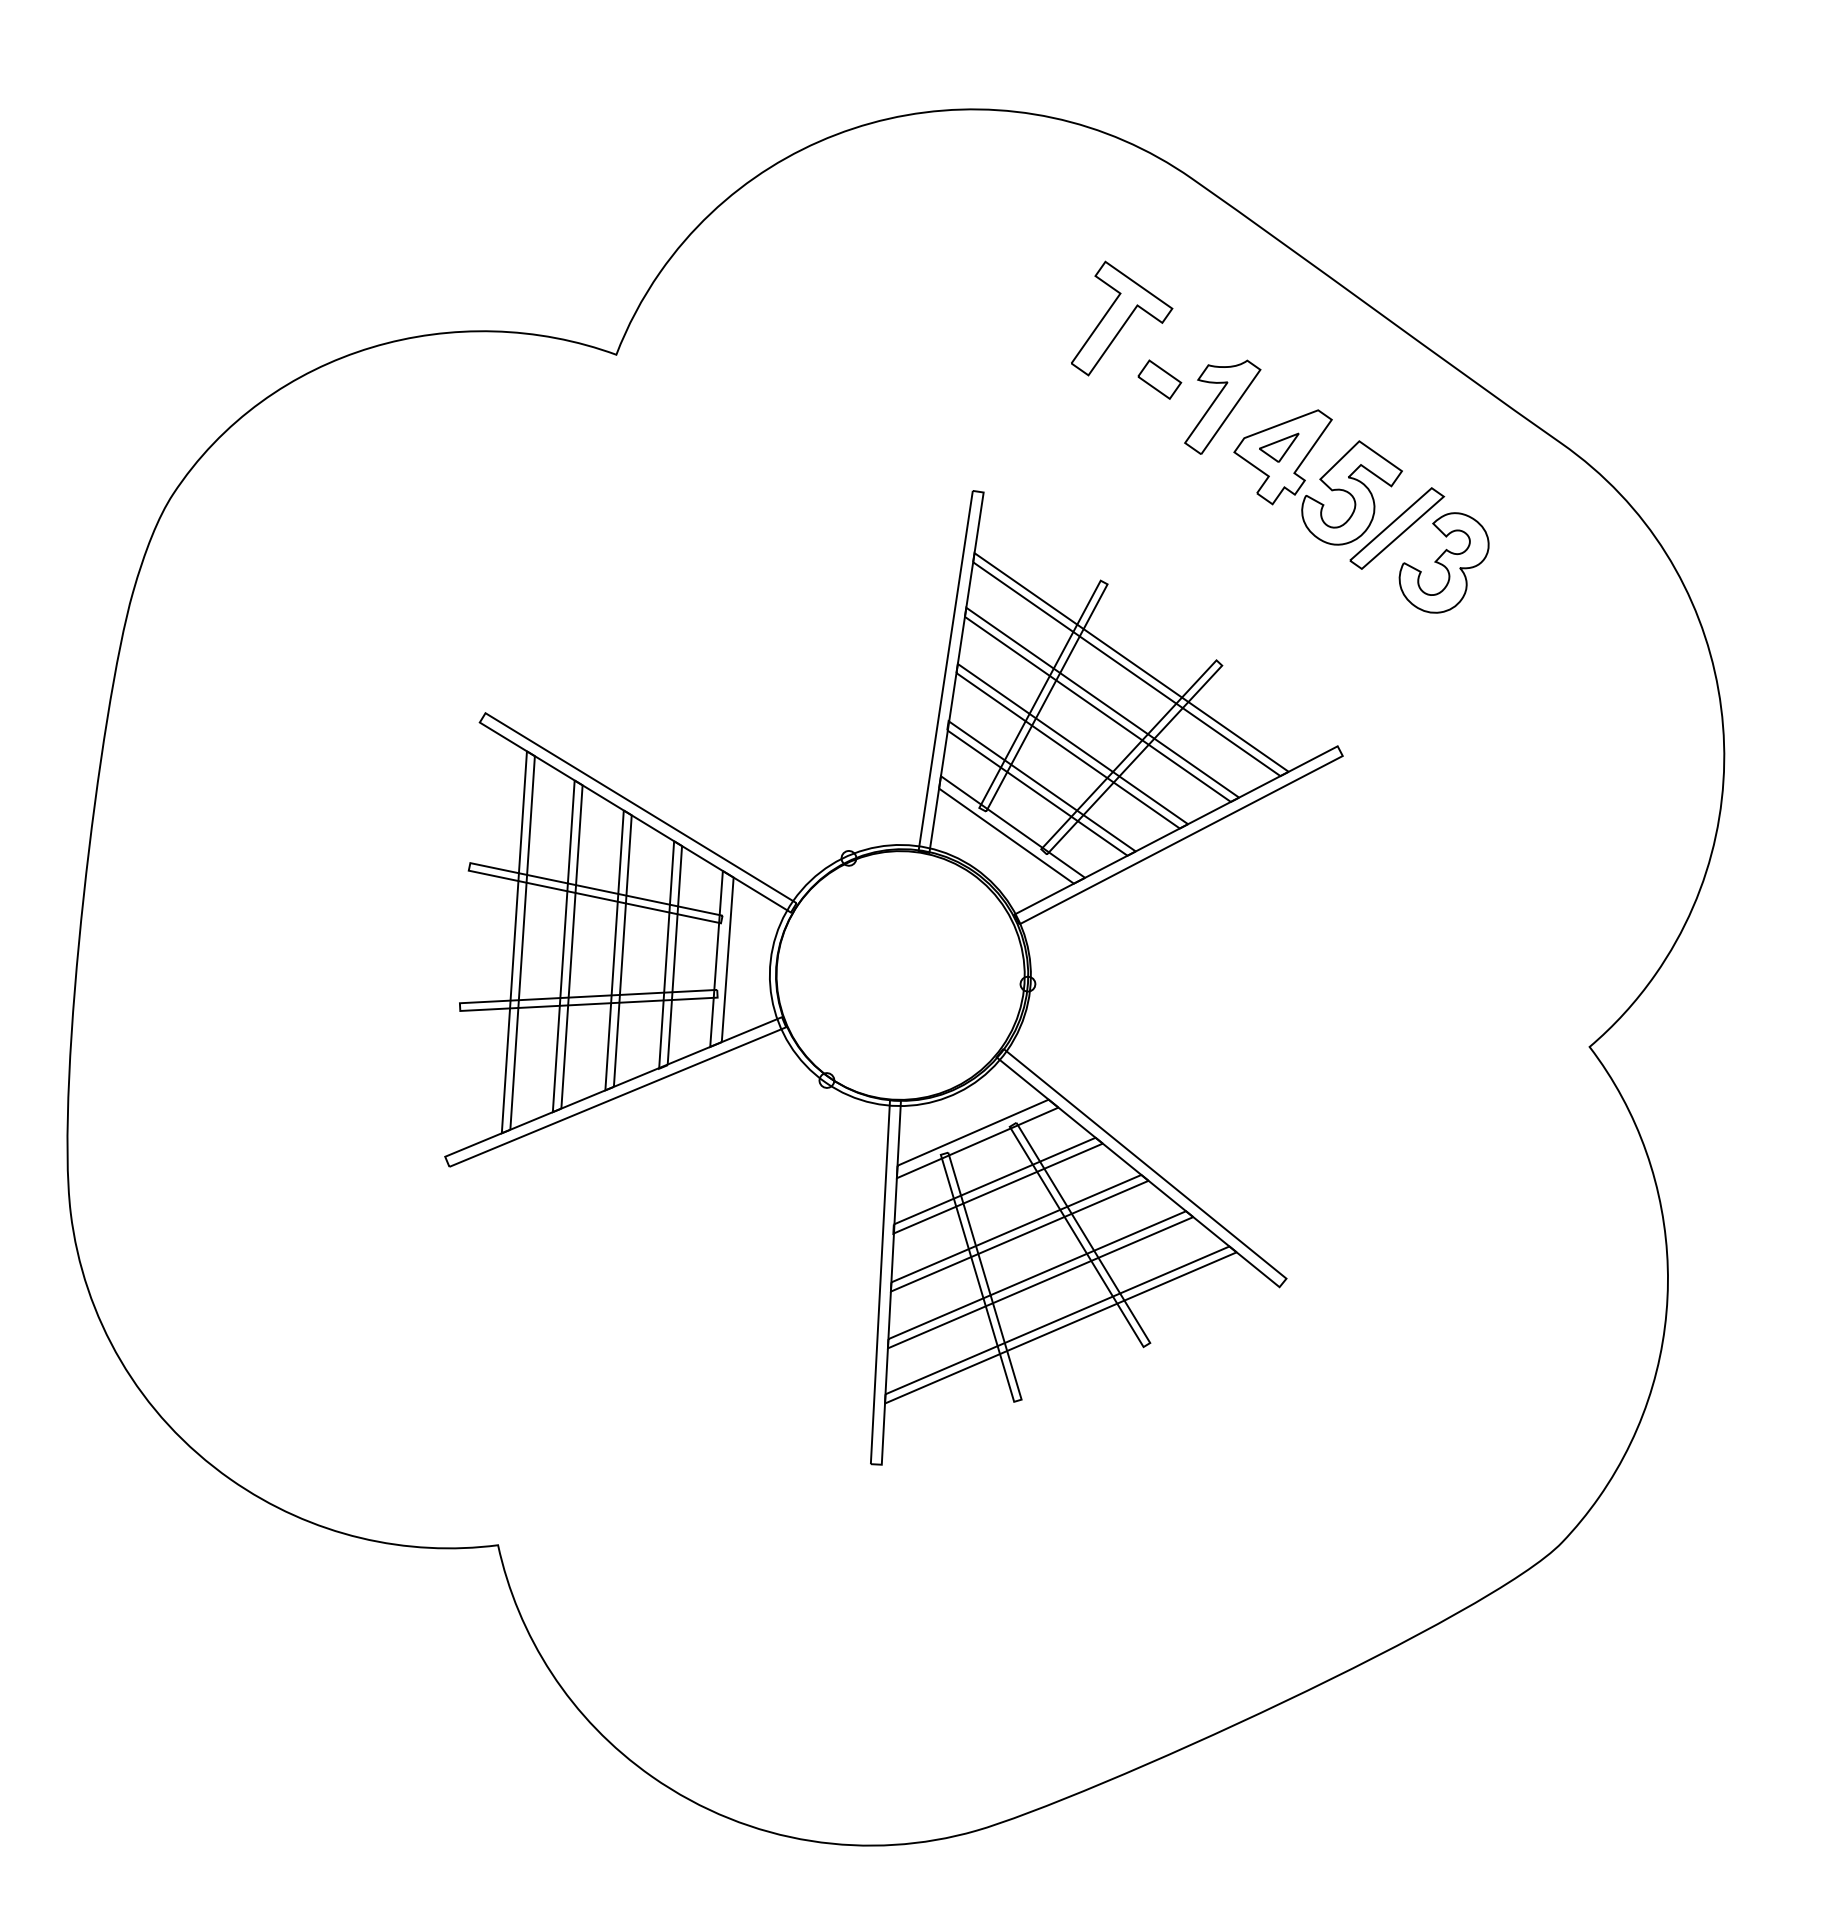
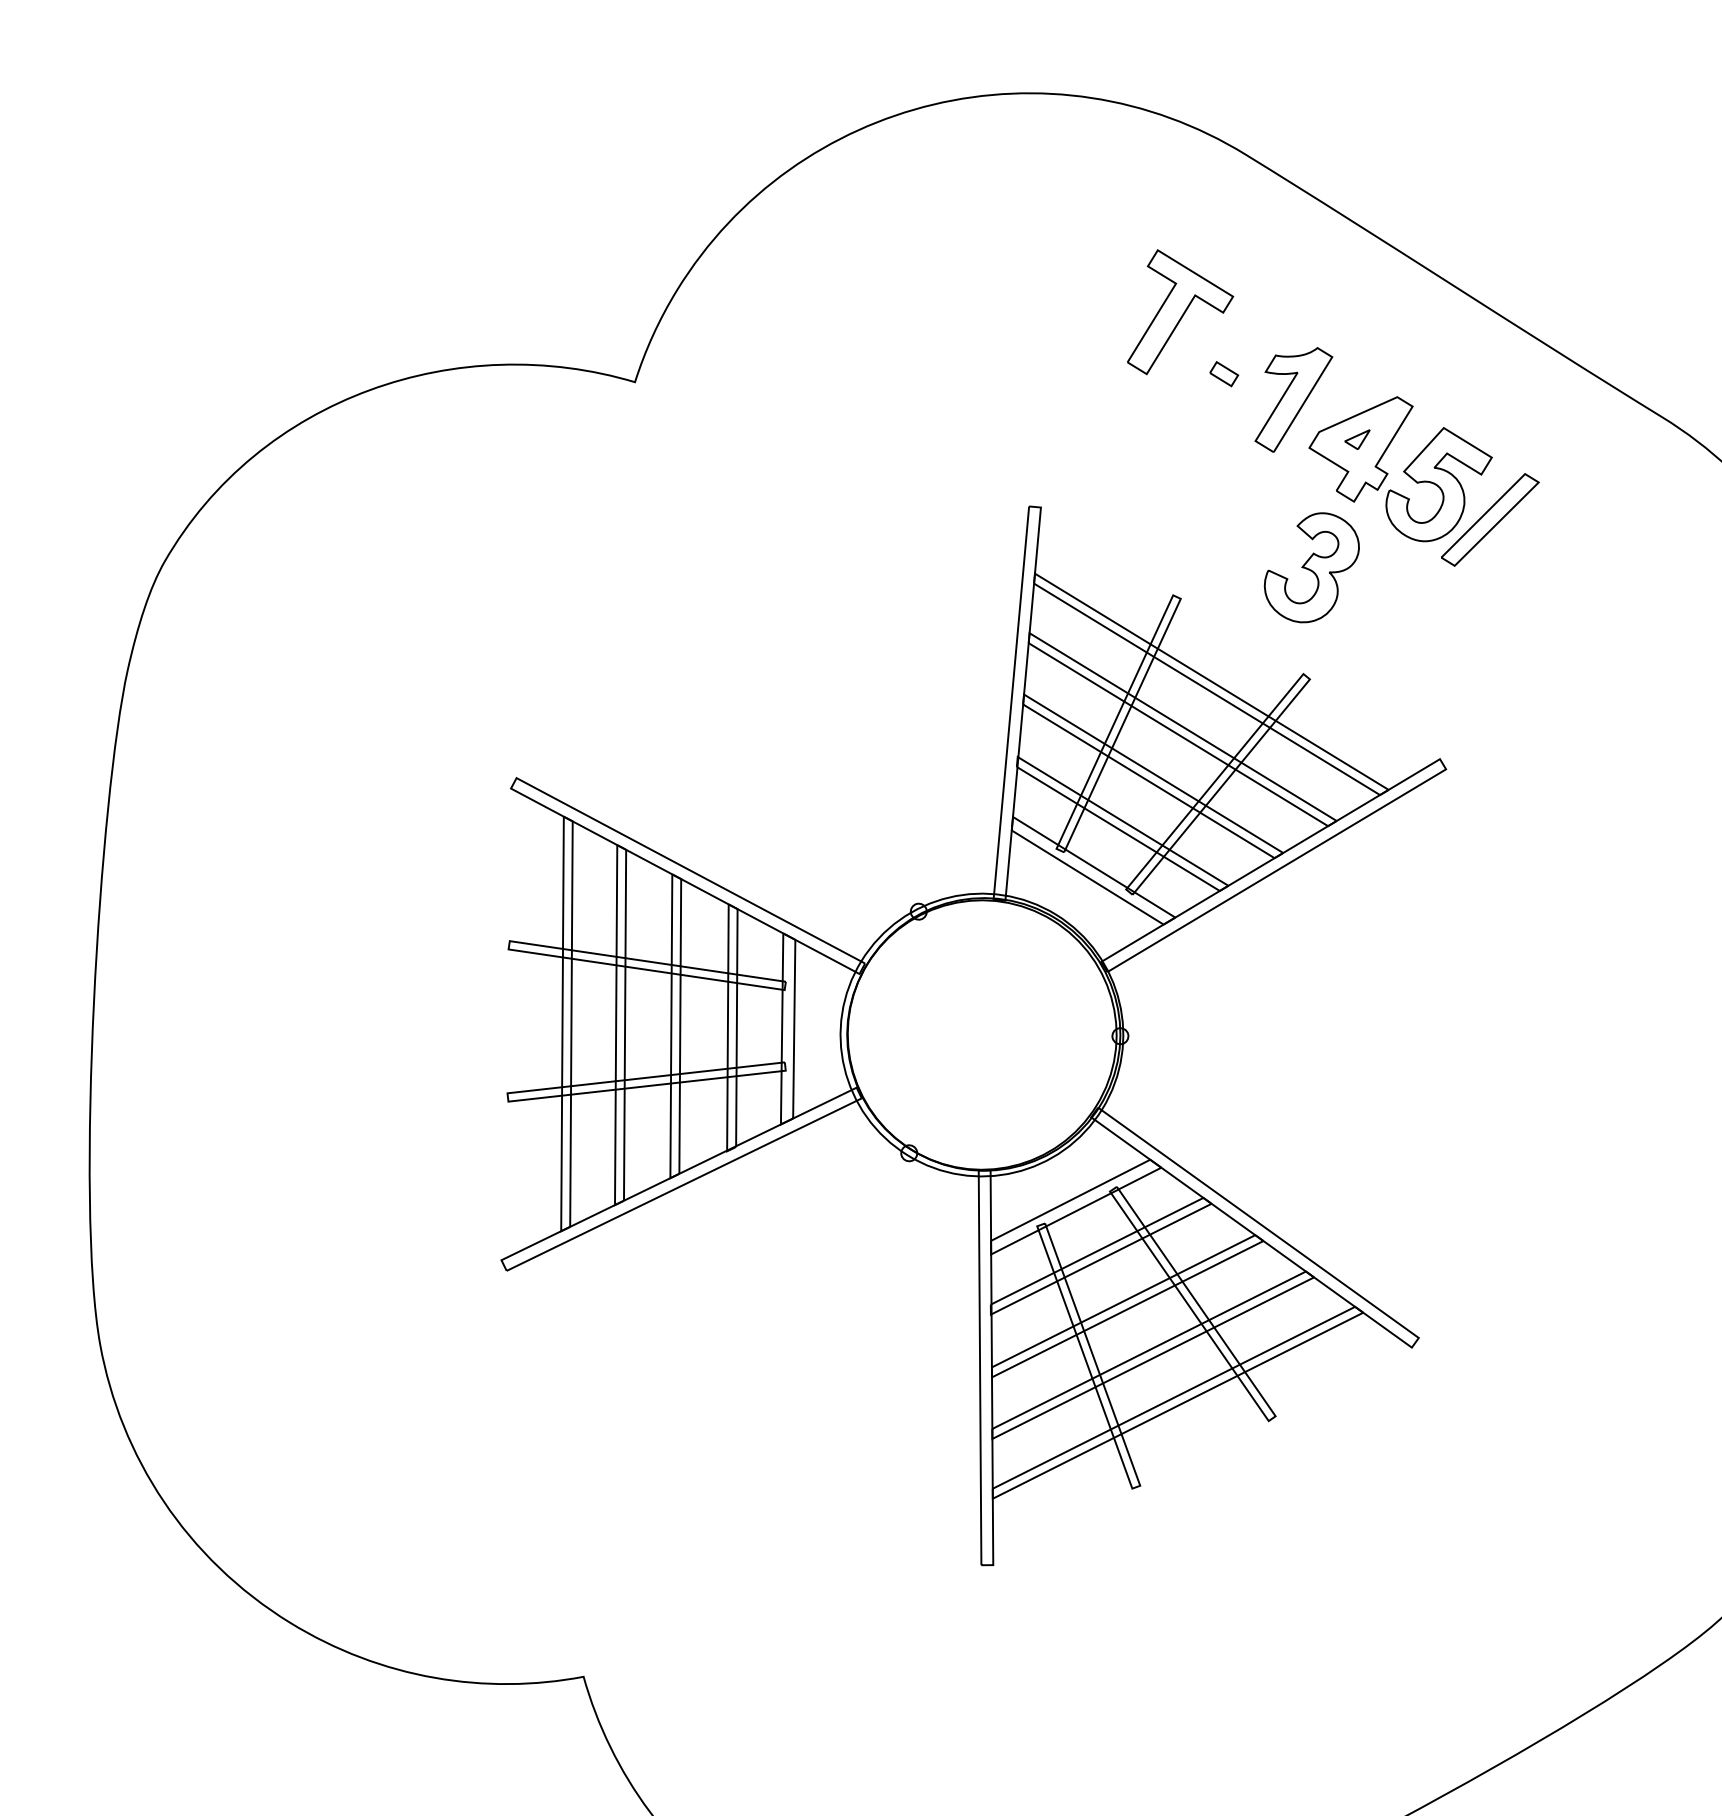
part: (1159, 379) -> (1223, 374), size x0.6
part: (1279, 447) -> (1357, 439), size x0.6
part: (1443, 562) -> (1311, 567), moved

